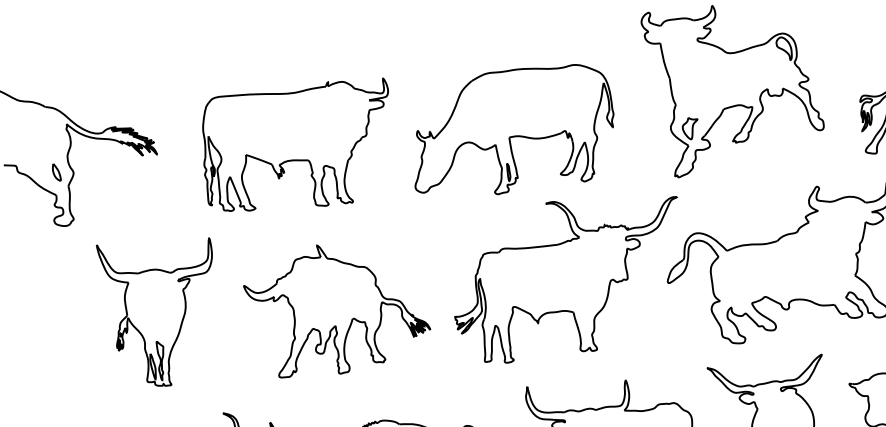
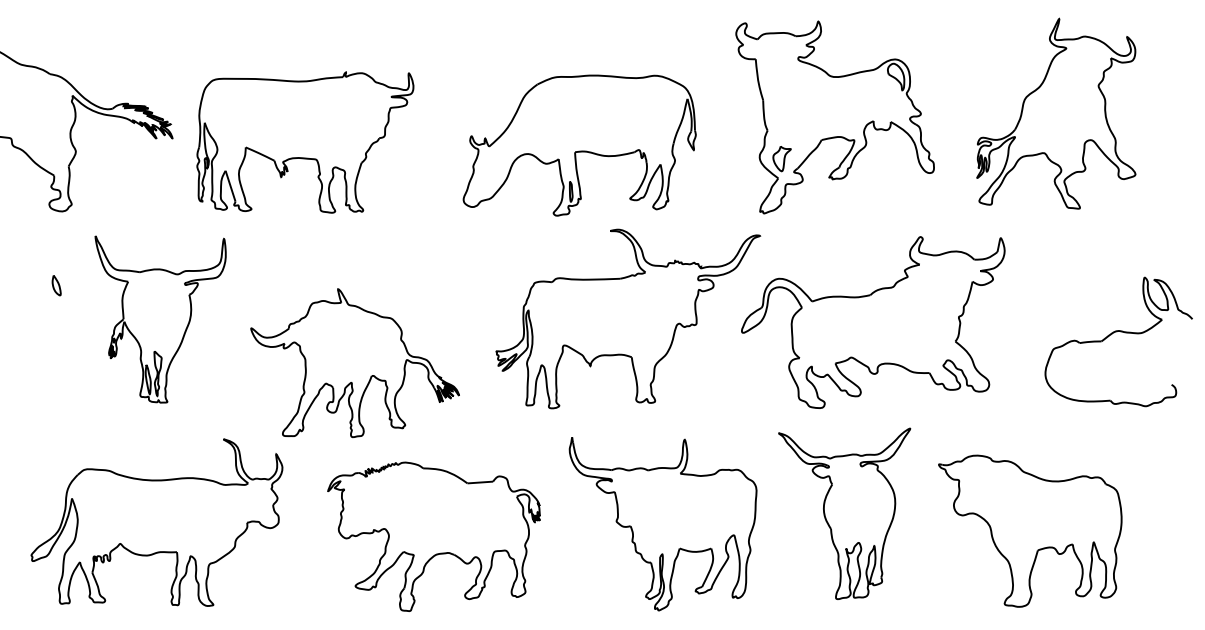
part: (297, 146) -> (305, 142), moved
part: (56, 172) -> (56, 285), moved
part: (336, 309) -> (354, 363), moved

